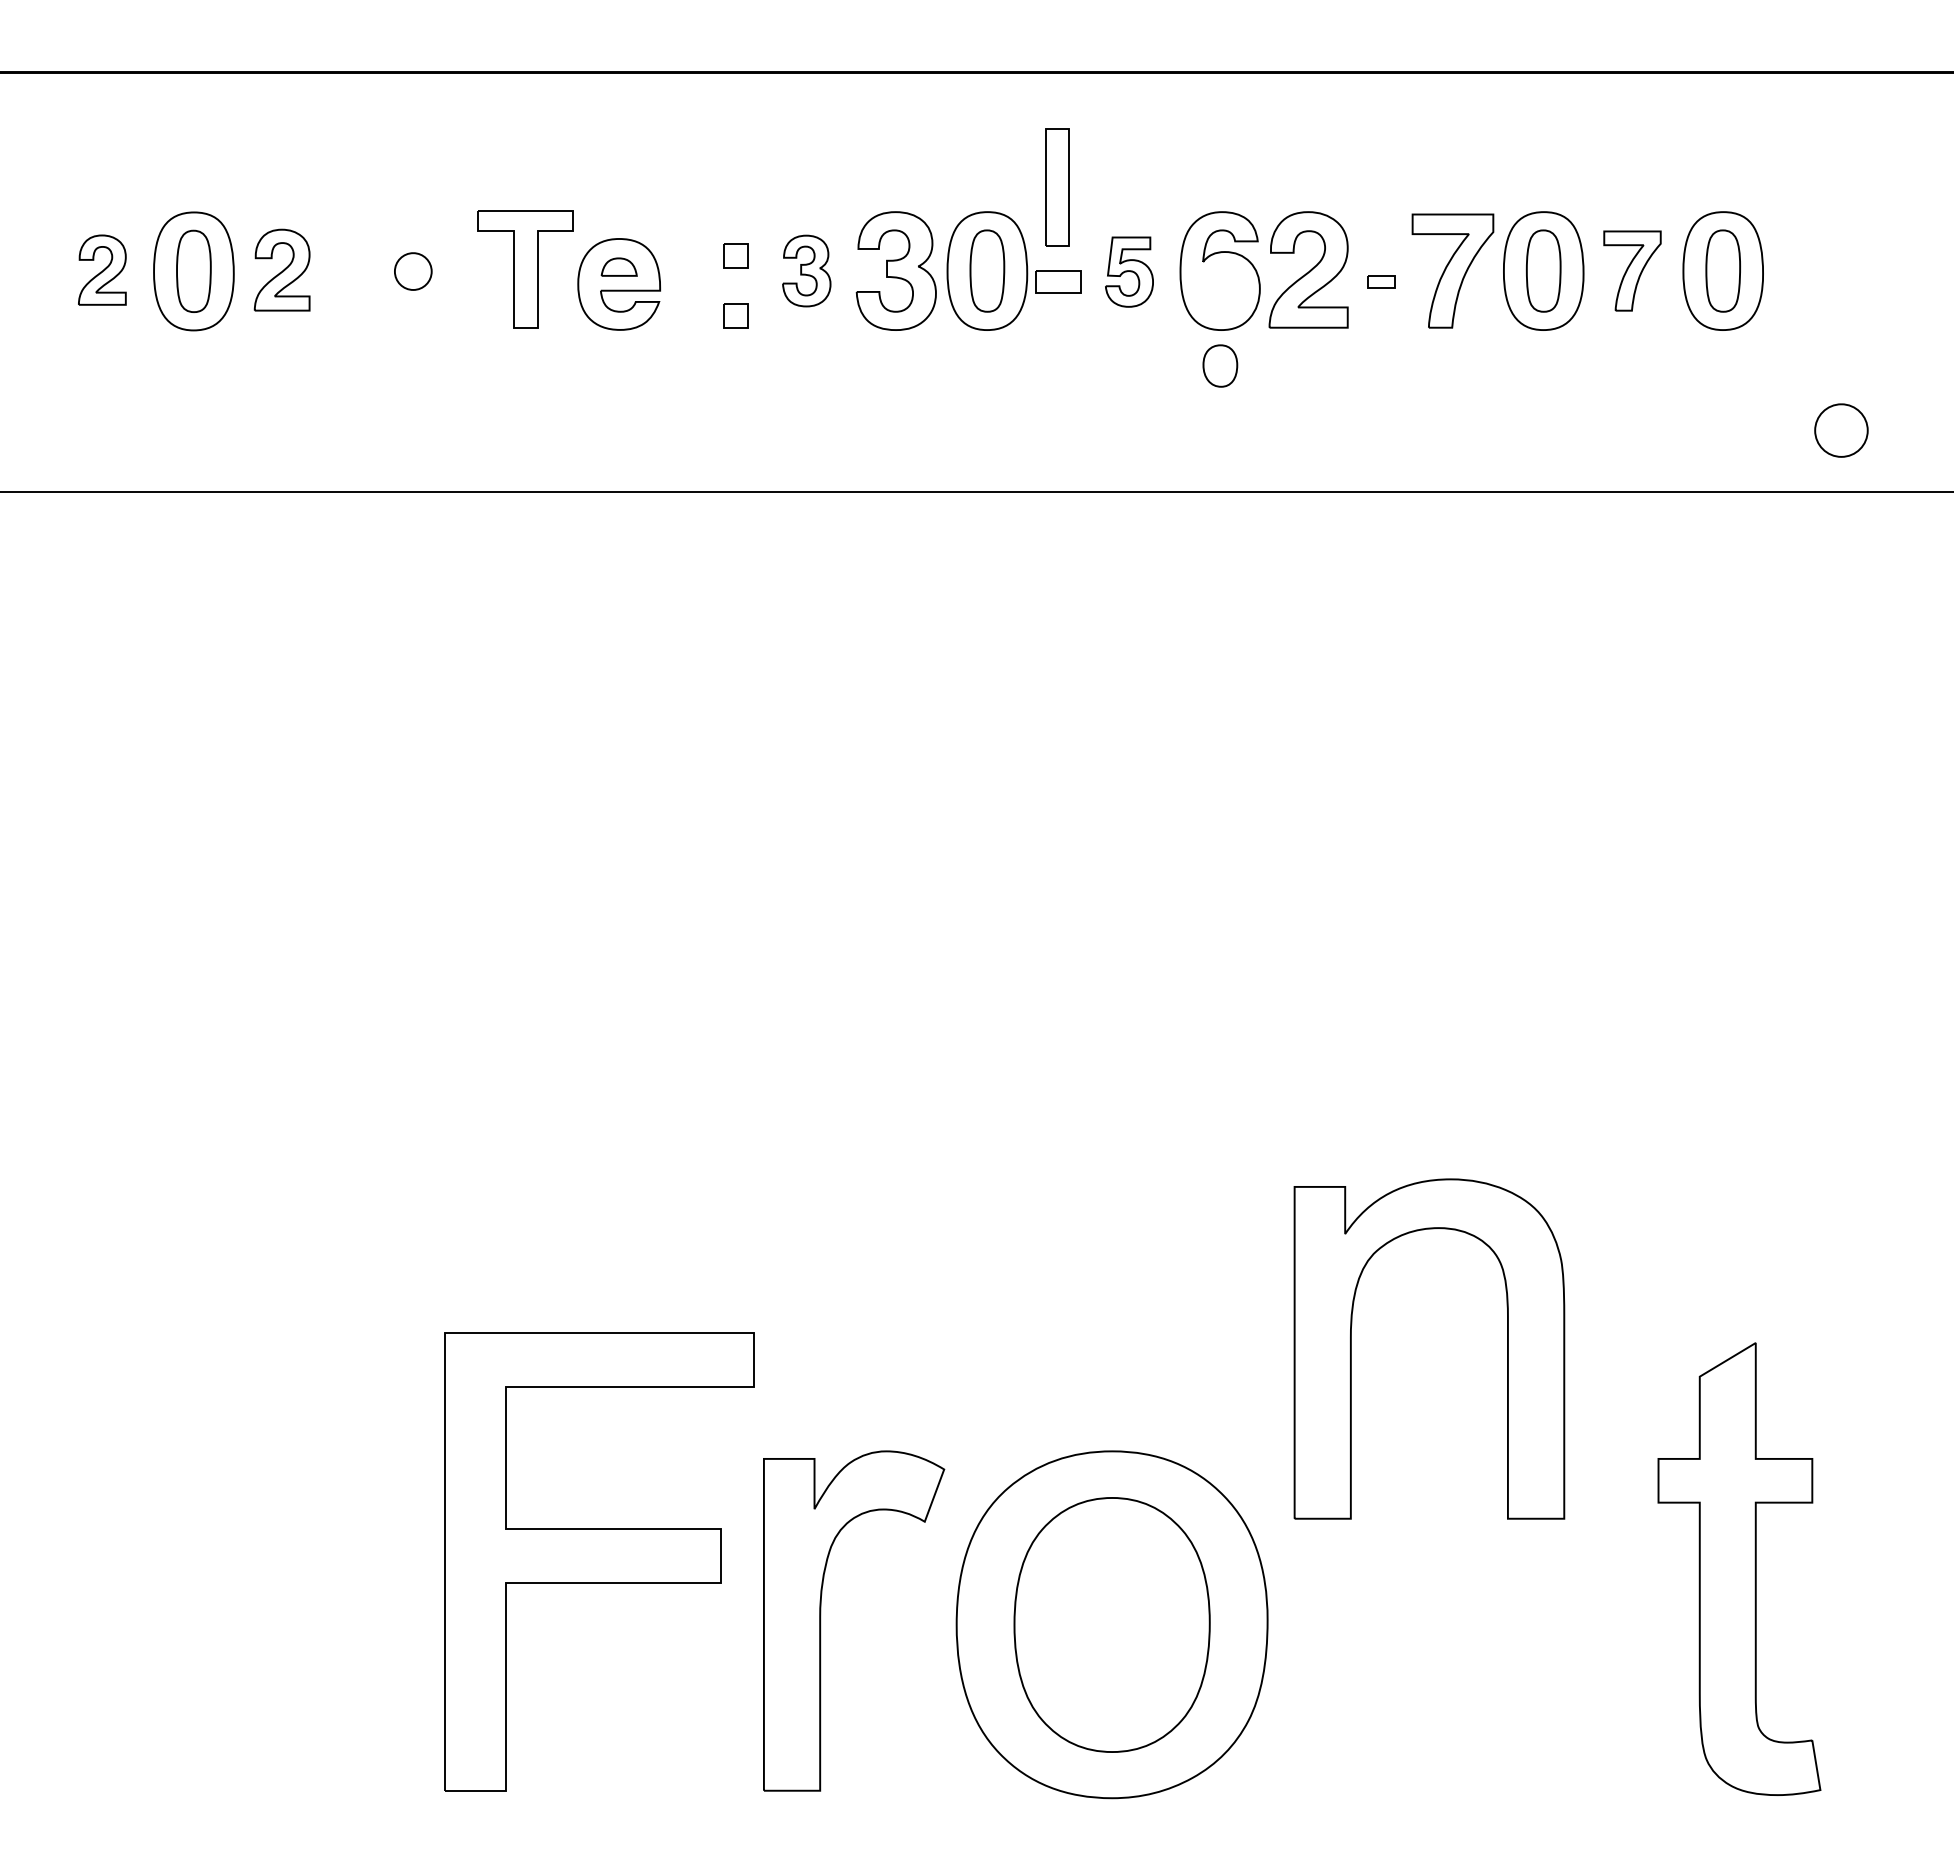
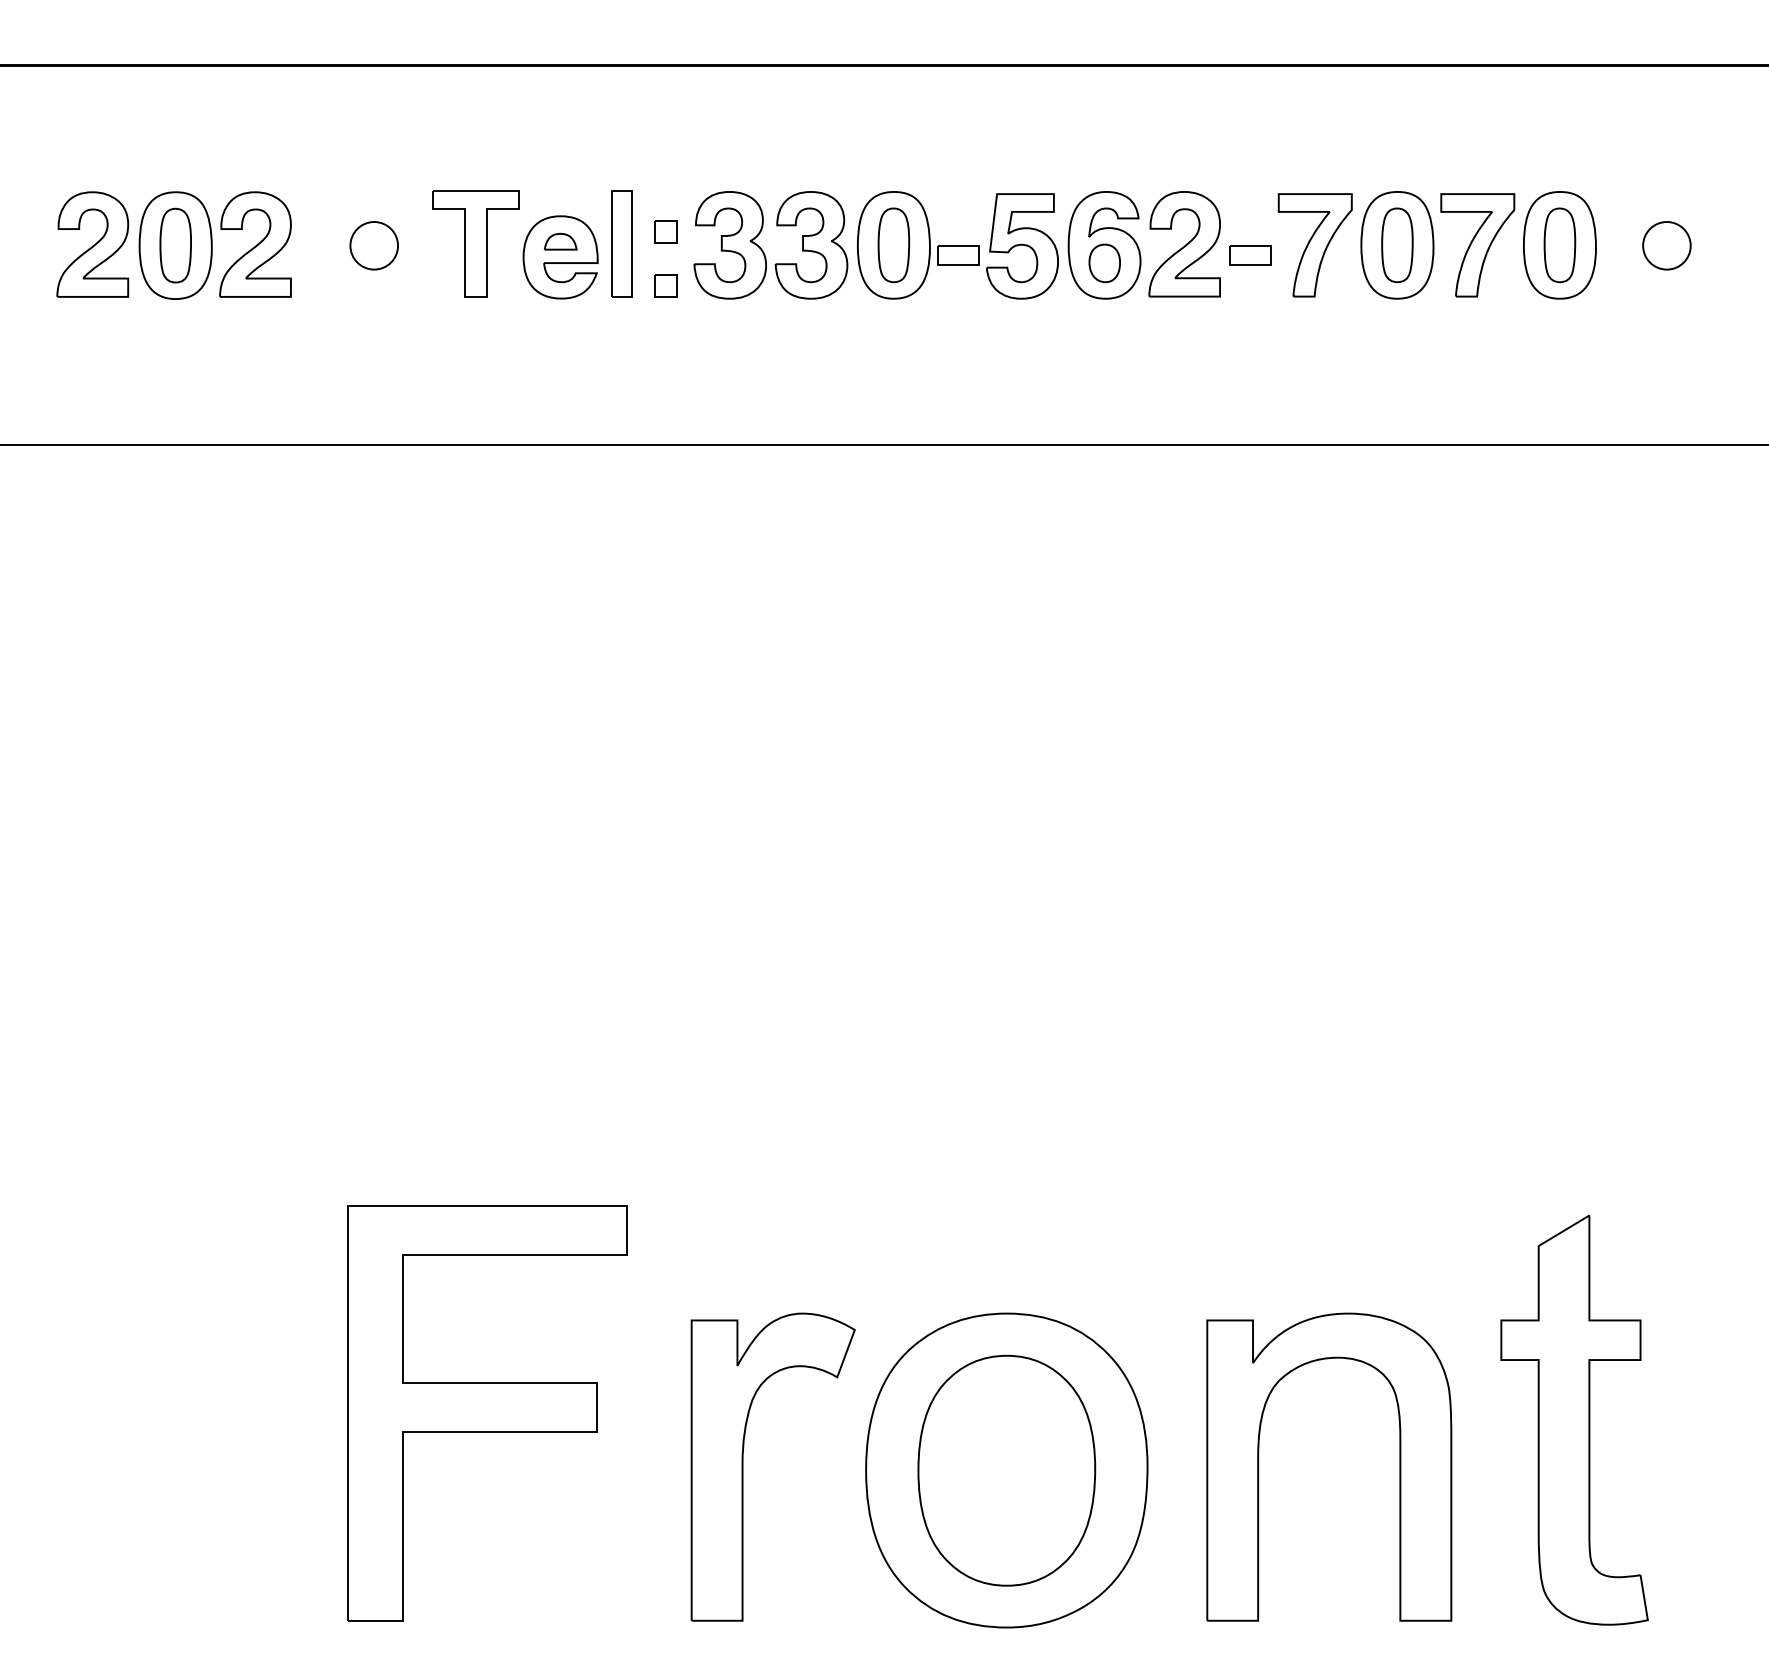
part: (1057, 187) -> (621, 243), moved
part: (102, 269) -> (92, 243), size x1.67
part: (282, 269) -> (255, 243), size x1.43
part: (806, 270) -> (730, 244), size x1.67
part: (1632, 270) -> (1477, 244), size x1.43
part: (413, 271) -> (374, 245), size x1.43
part: (1129, 271) -> (1022, 245), size x1.67
part: (1381, 281) -> (1250, 254), size x1.67
part: (1220, 365) -> (1104, 262), moved
part: (1841, 430) -> (1666, 245), moved
part: (1351, 1348) -> (1258, 1466), moved
part: (599, 1561) -> (487, 1413), moved

